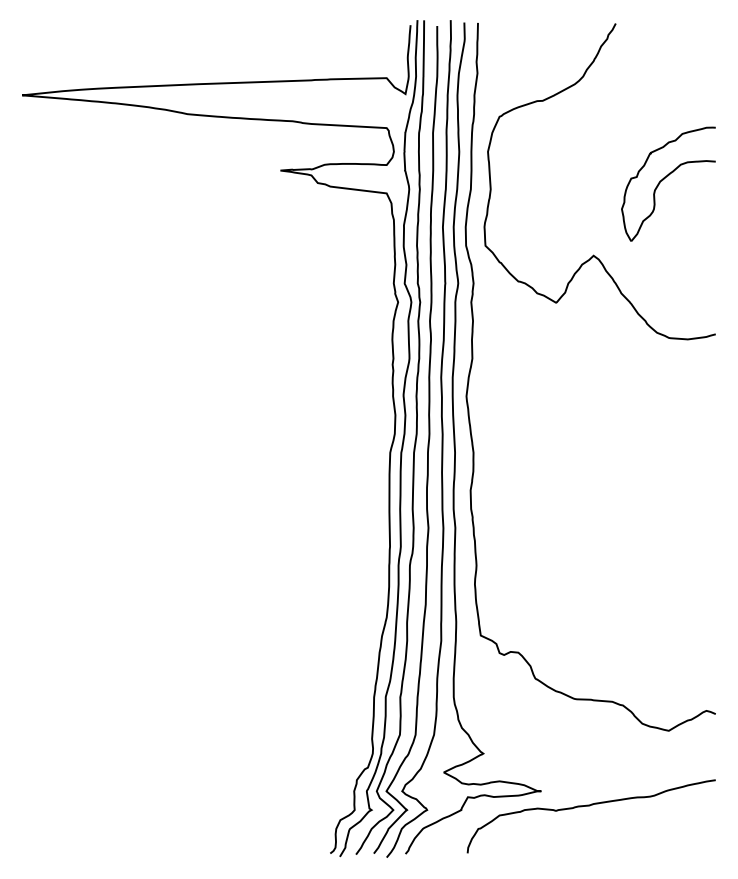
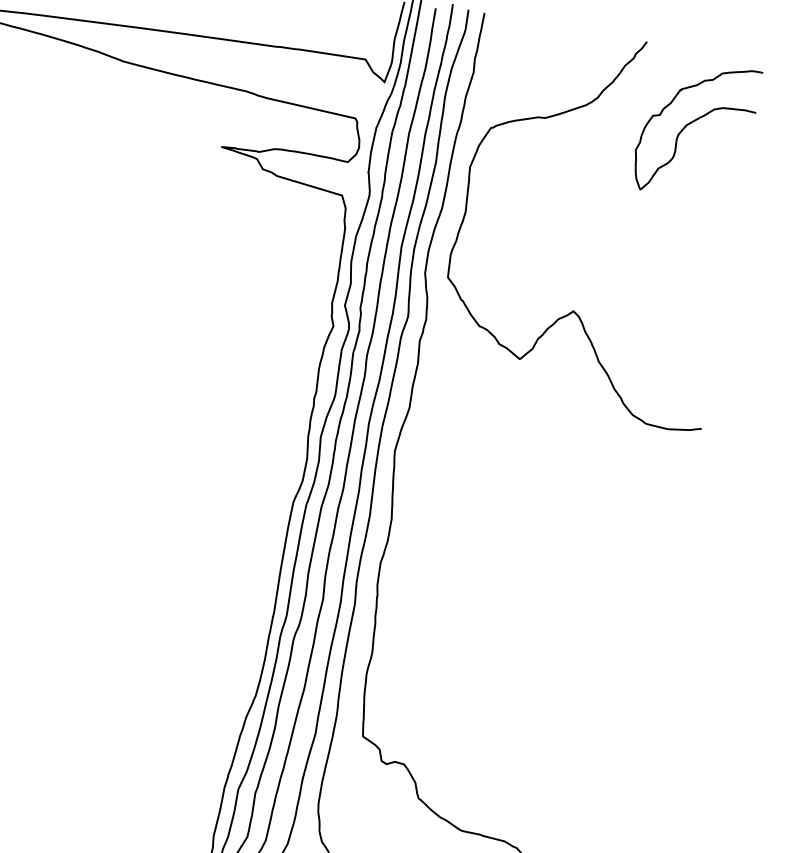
part: (668, 183) -> (695, 129), moved

